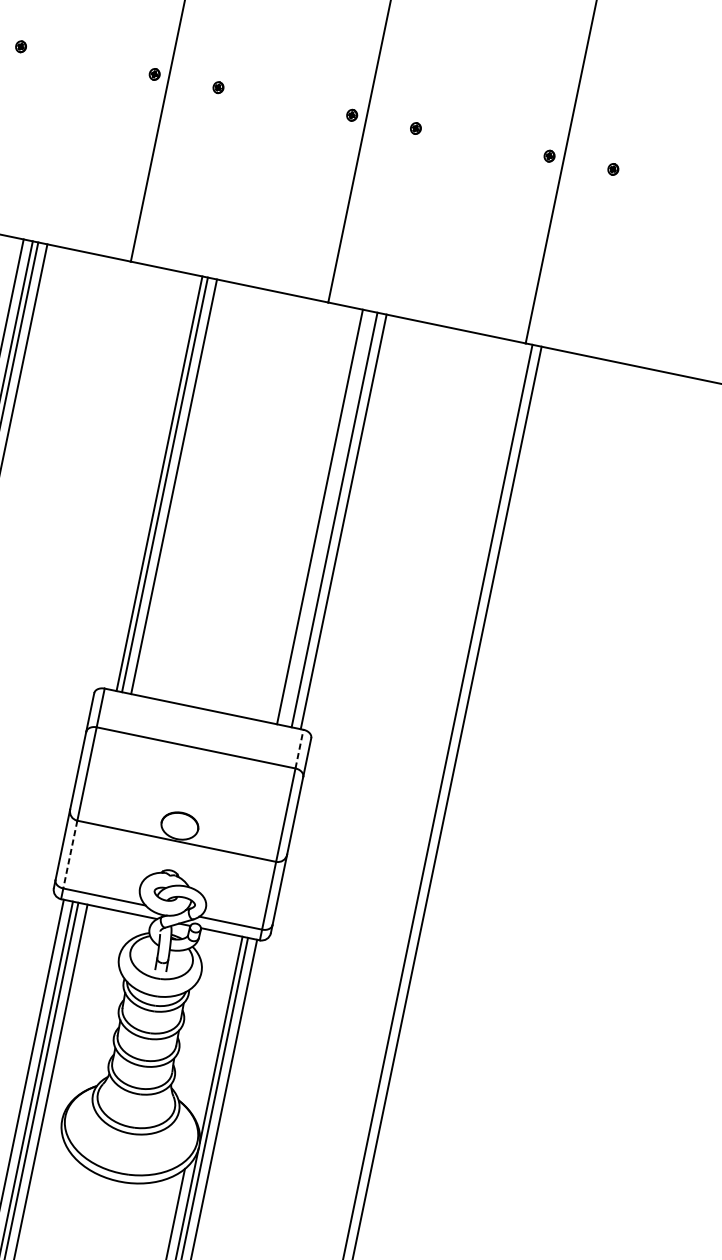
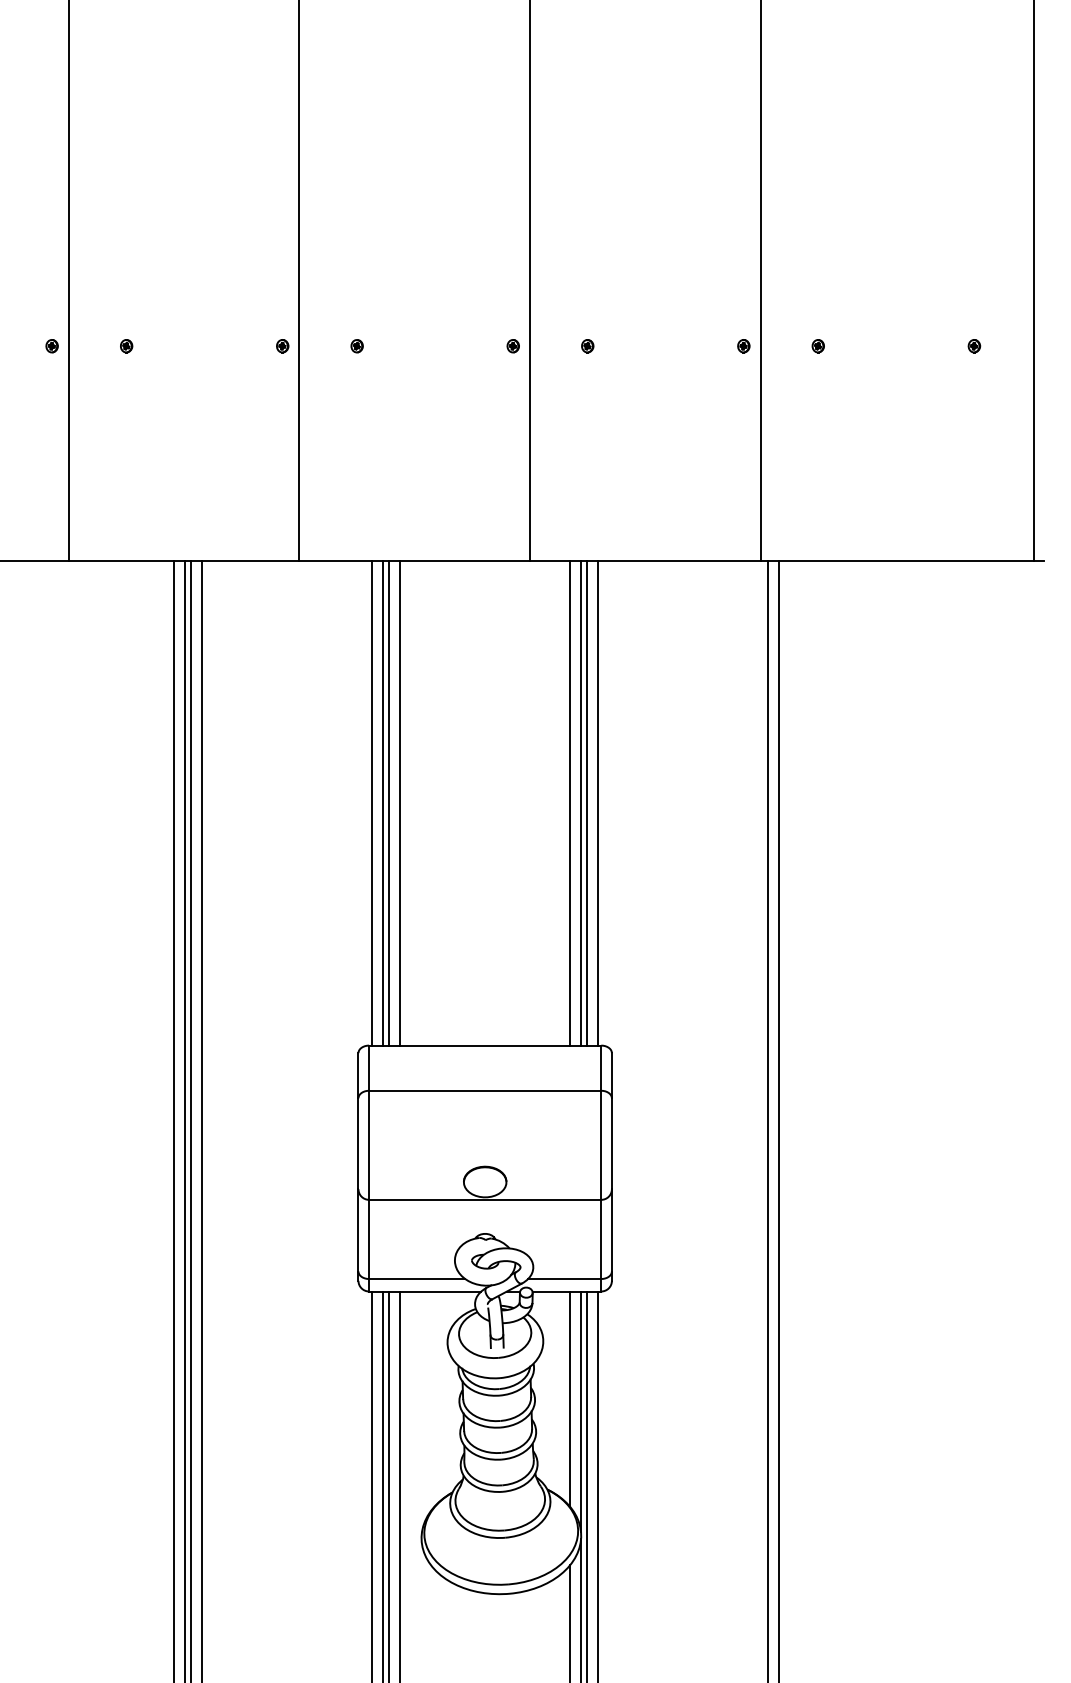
line: (150, 481) -> (372, 803), added
line: (329, 518) -> (581, 803), added
line: (299, 749) -> (601, 1068), dashed -> solid
line: (70, 854) -> (369, 1239), dashed -> solid
line: (214, 1027) -> (570, 1399), added

